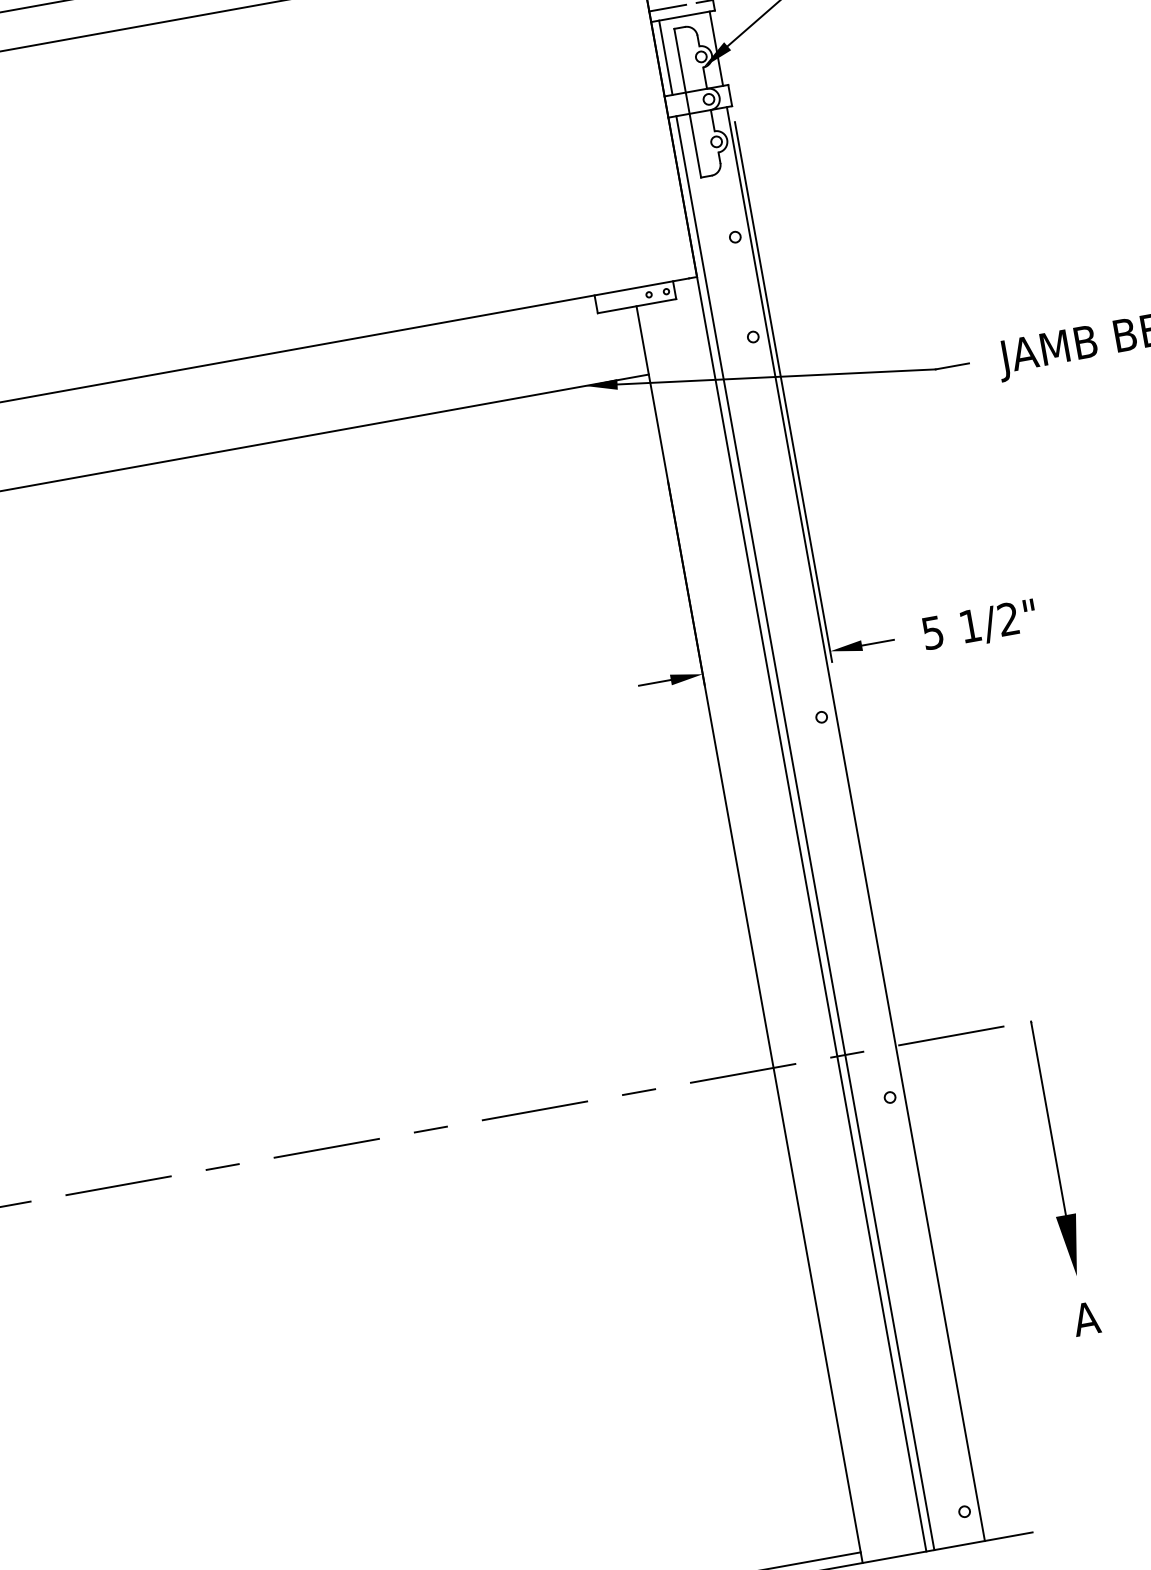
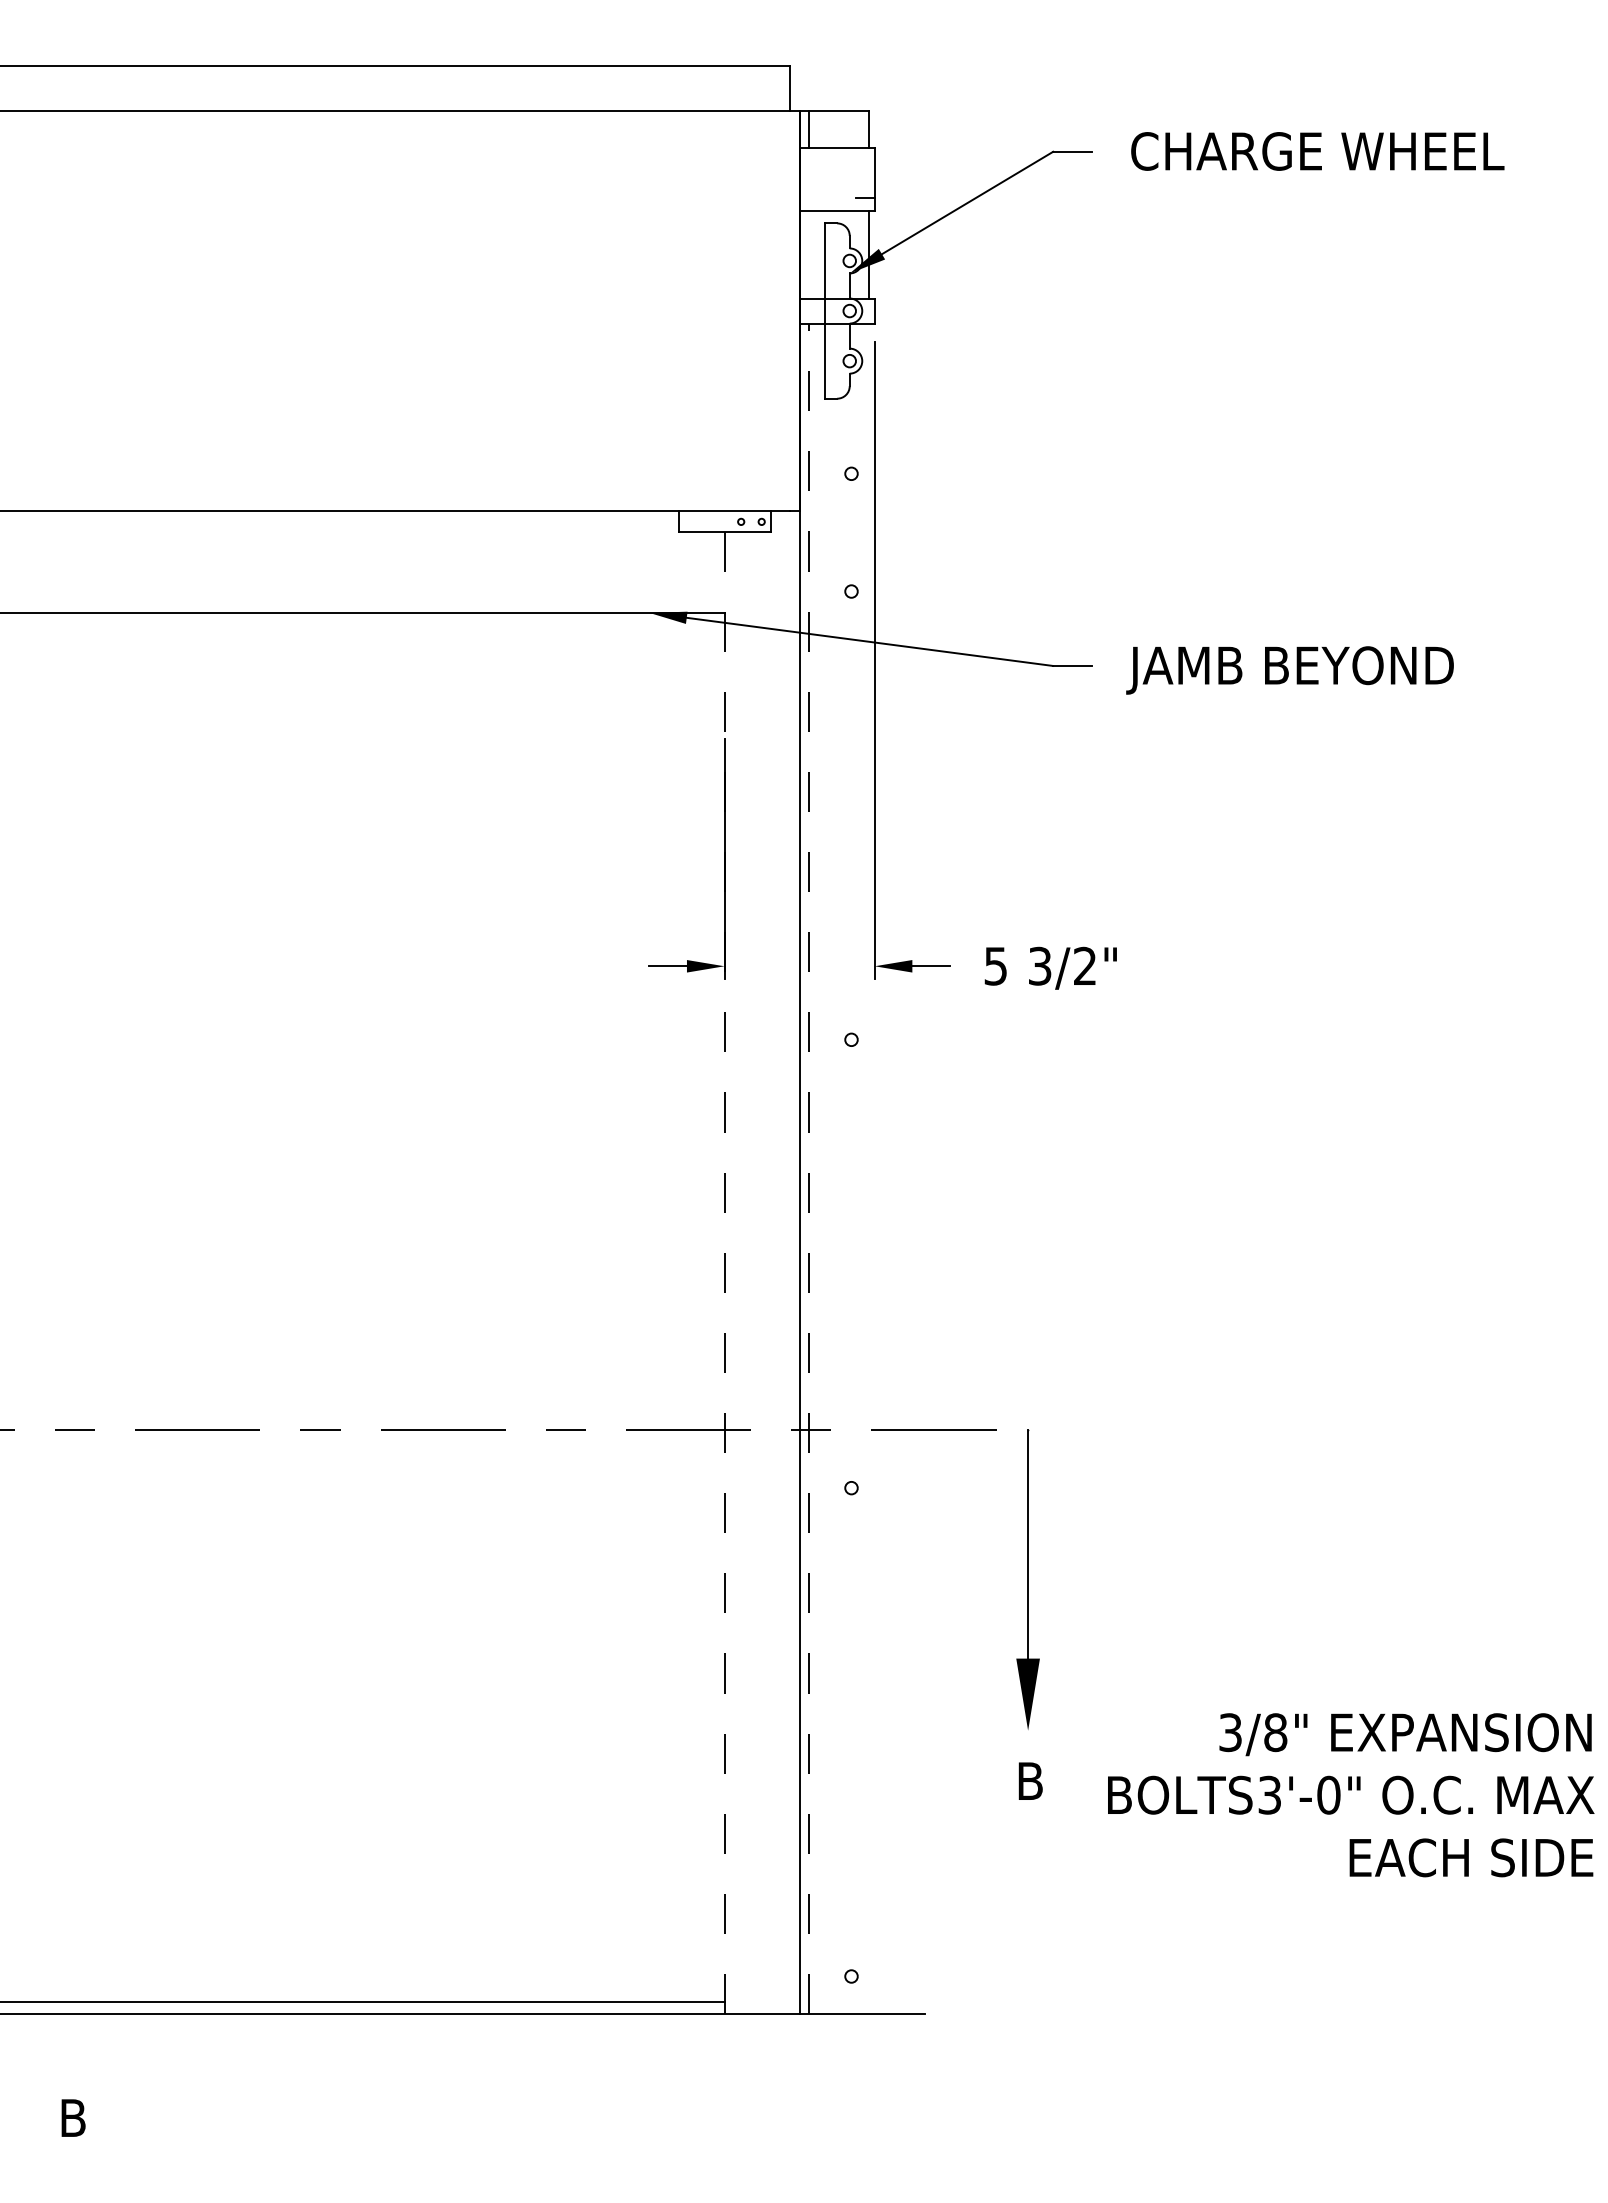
line: (667, 8) -> (821, 198), removed
line: (666, 57) -> (809, 254), removed
text: (970, 625) -> (1040, 965), 1/2" -> 3/2"
line: (855, 823) -> (868, 1168), removed
line: (805, 832) -> (809, 1168), solid -> dashed
line: (749, 934) -> (724, 1273), solid -> dashed
text: (1085, 1318) -> (1029, 1780), A -> B

